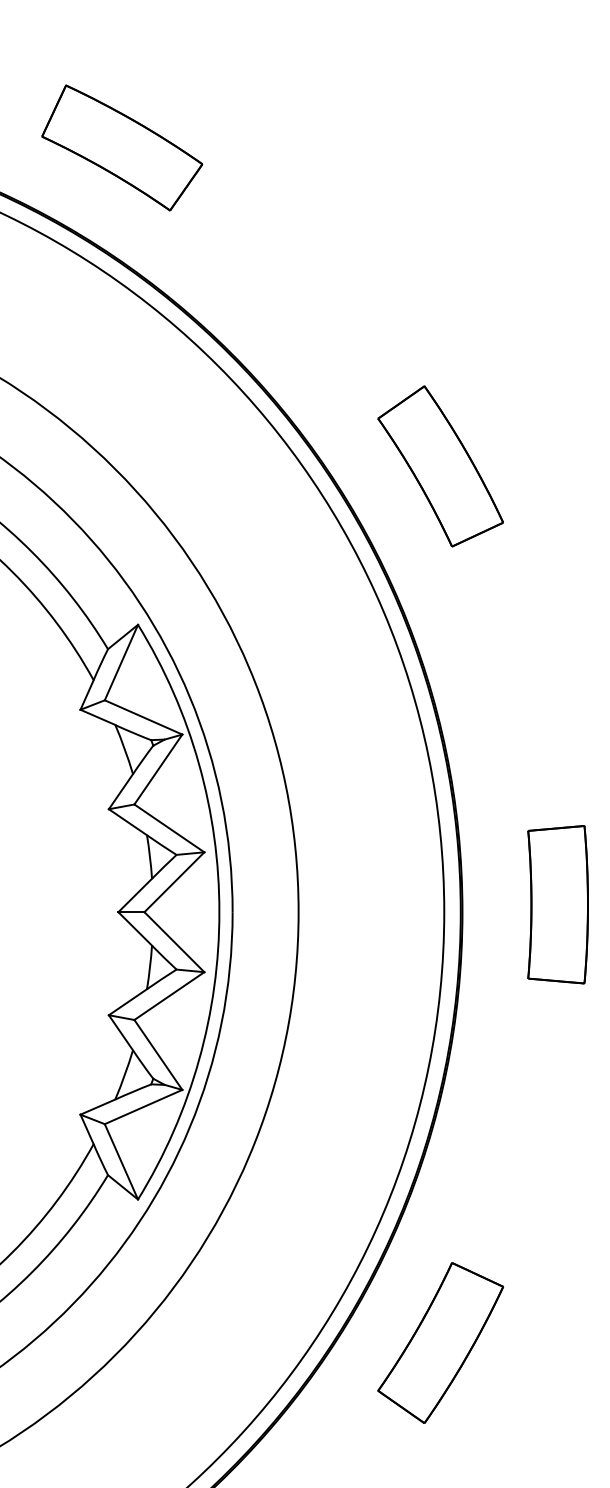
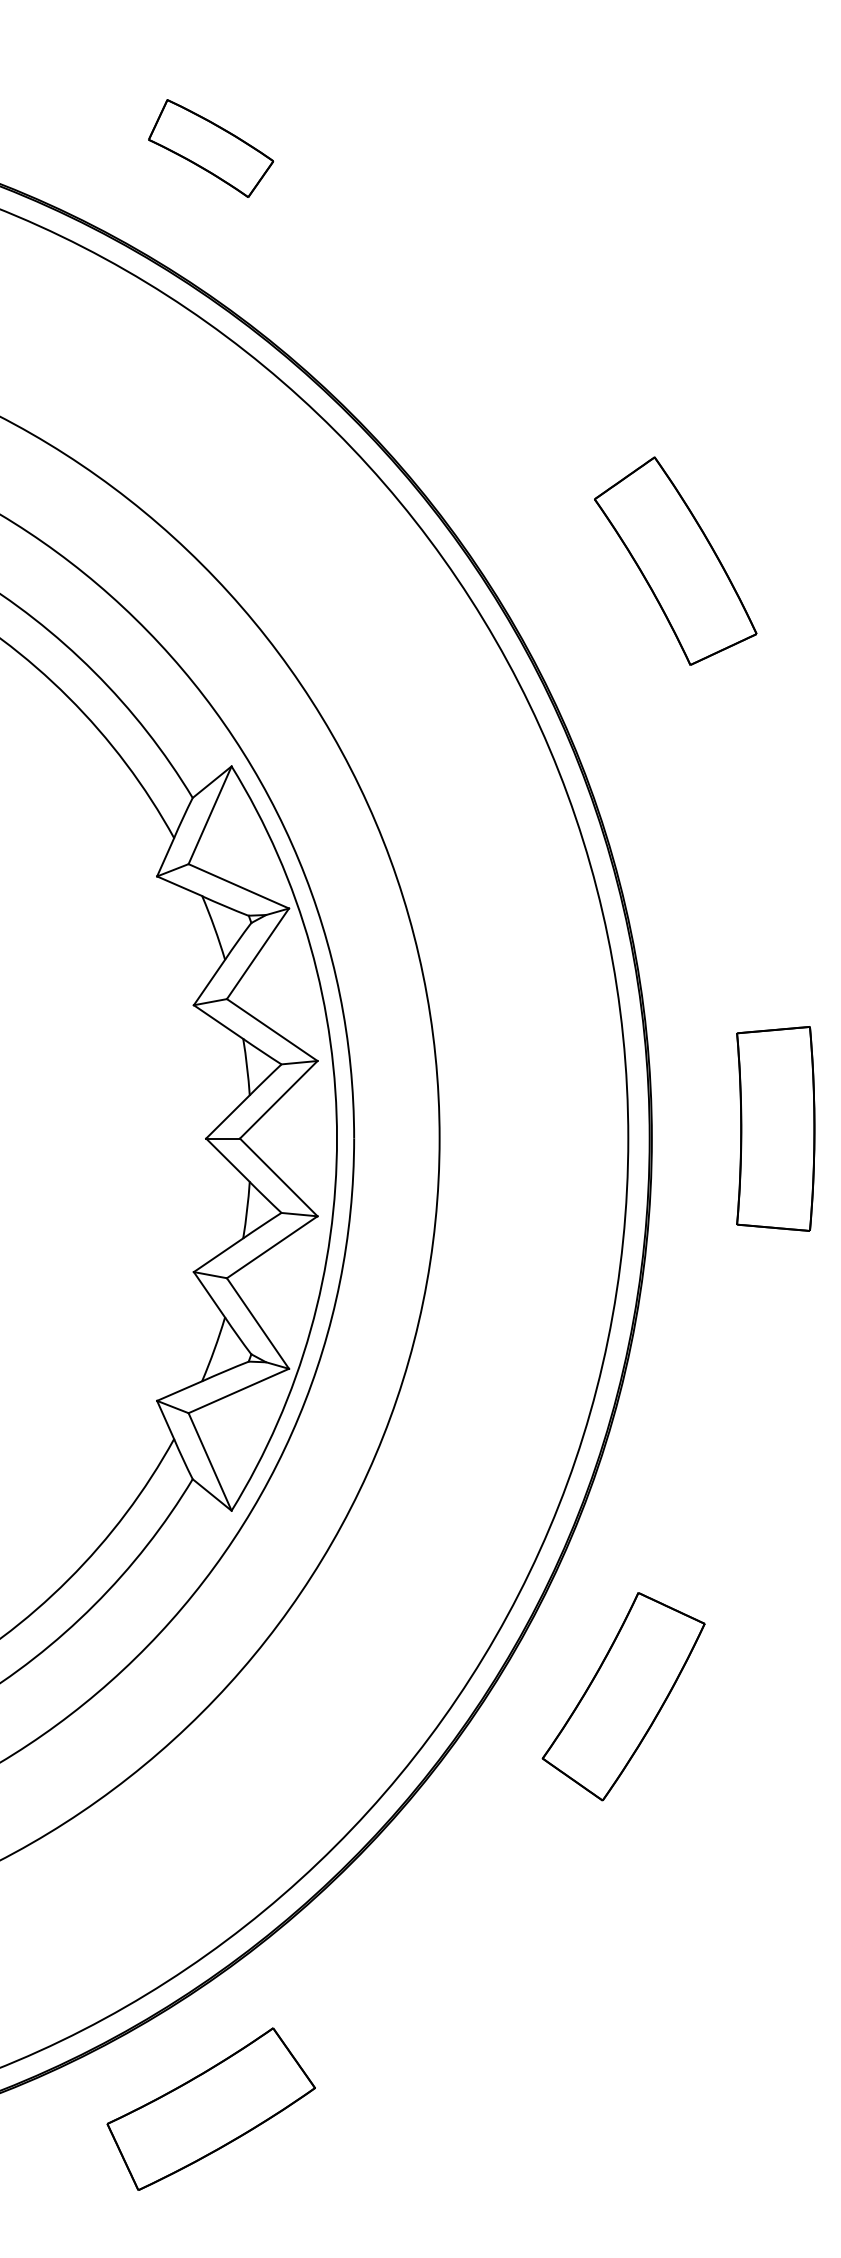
part: (121, 147) -> (210, 148), size x0.6
part: (440, 465) -> (675, 560), moved

